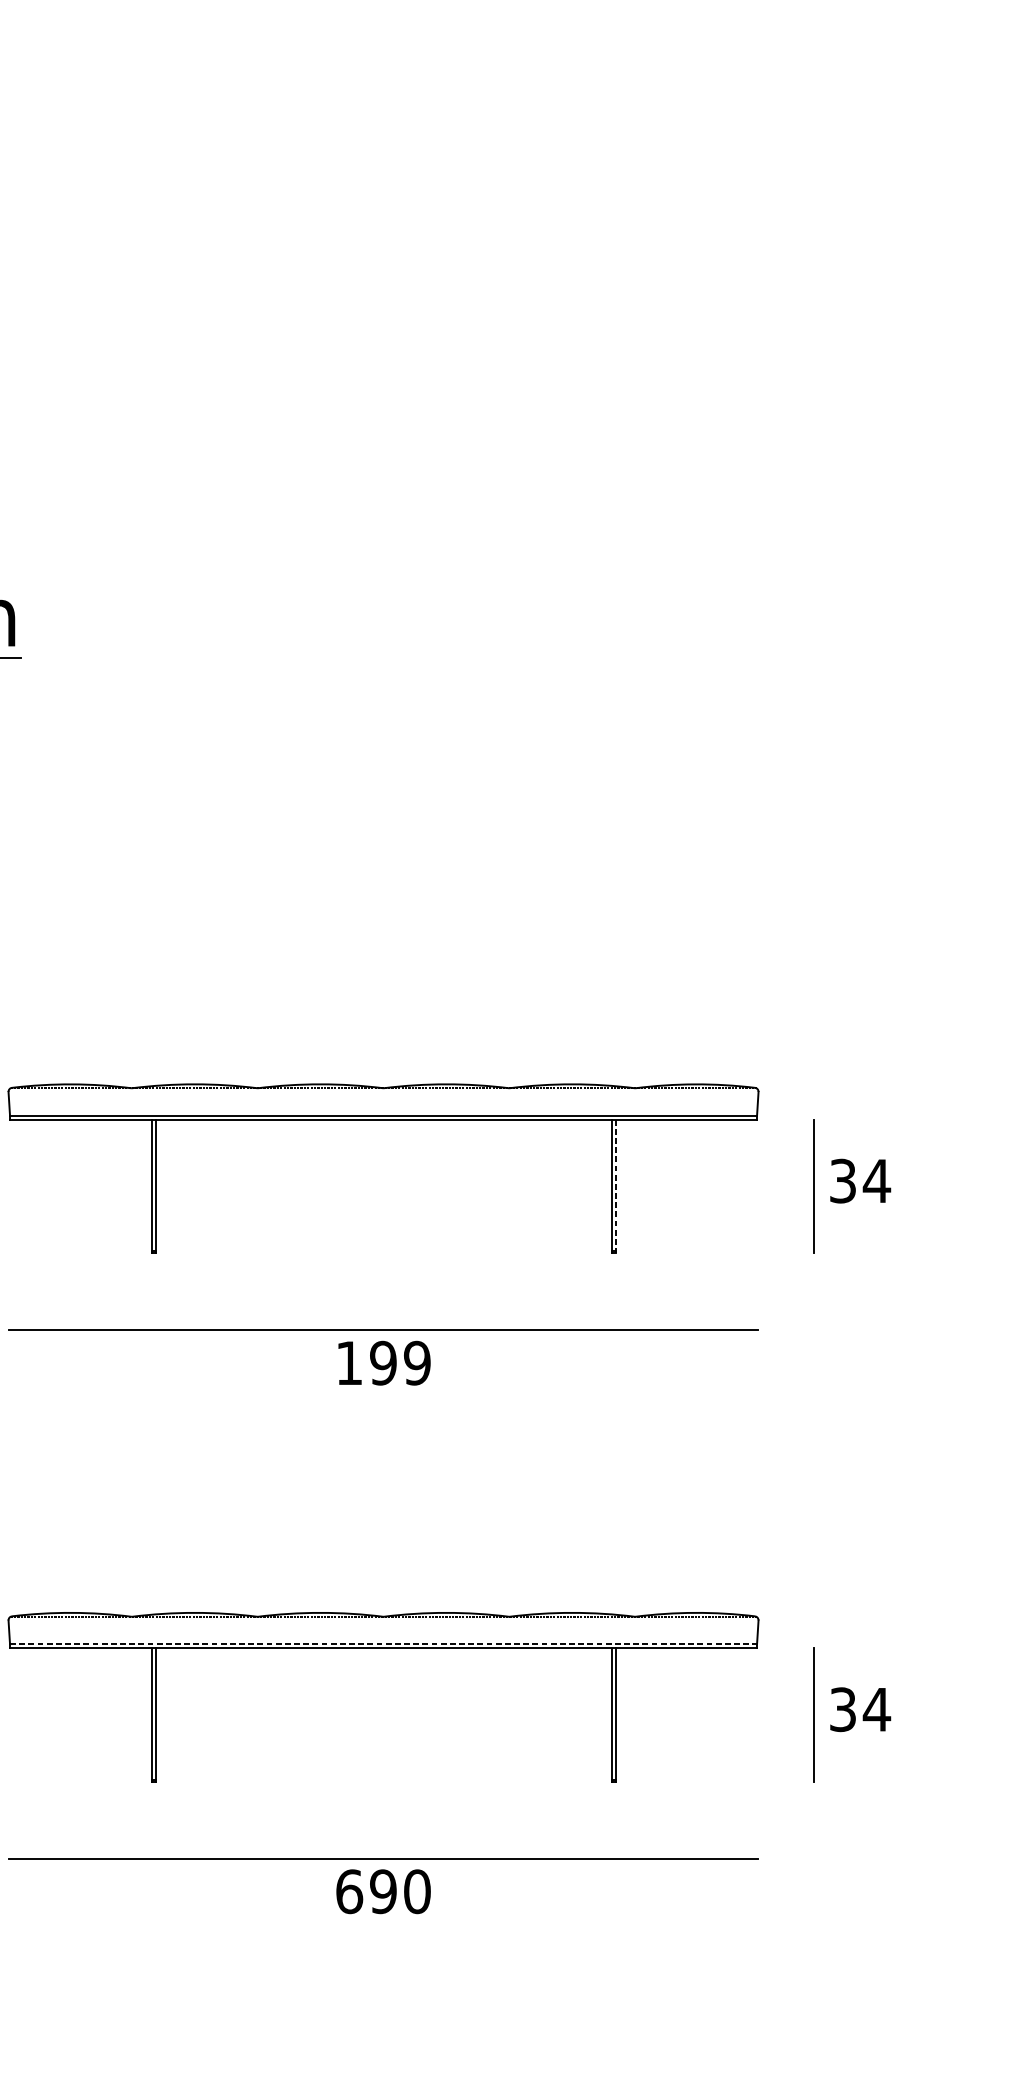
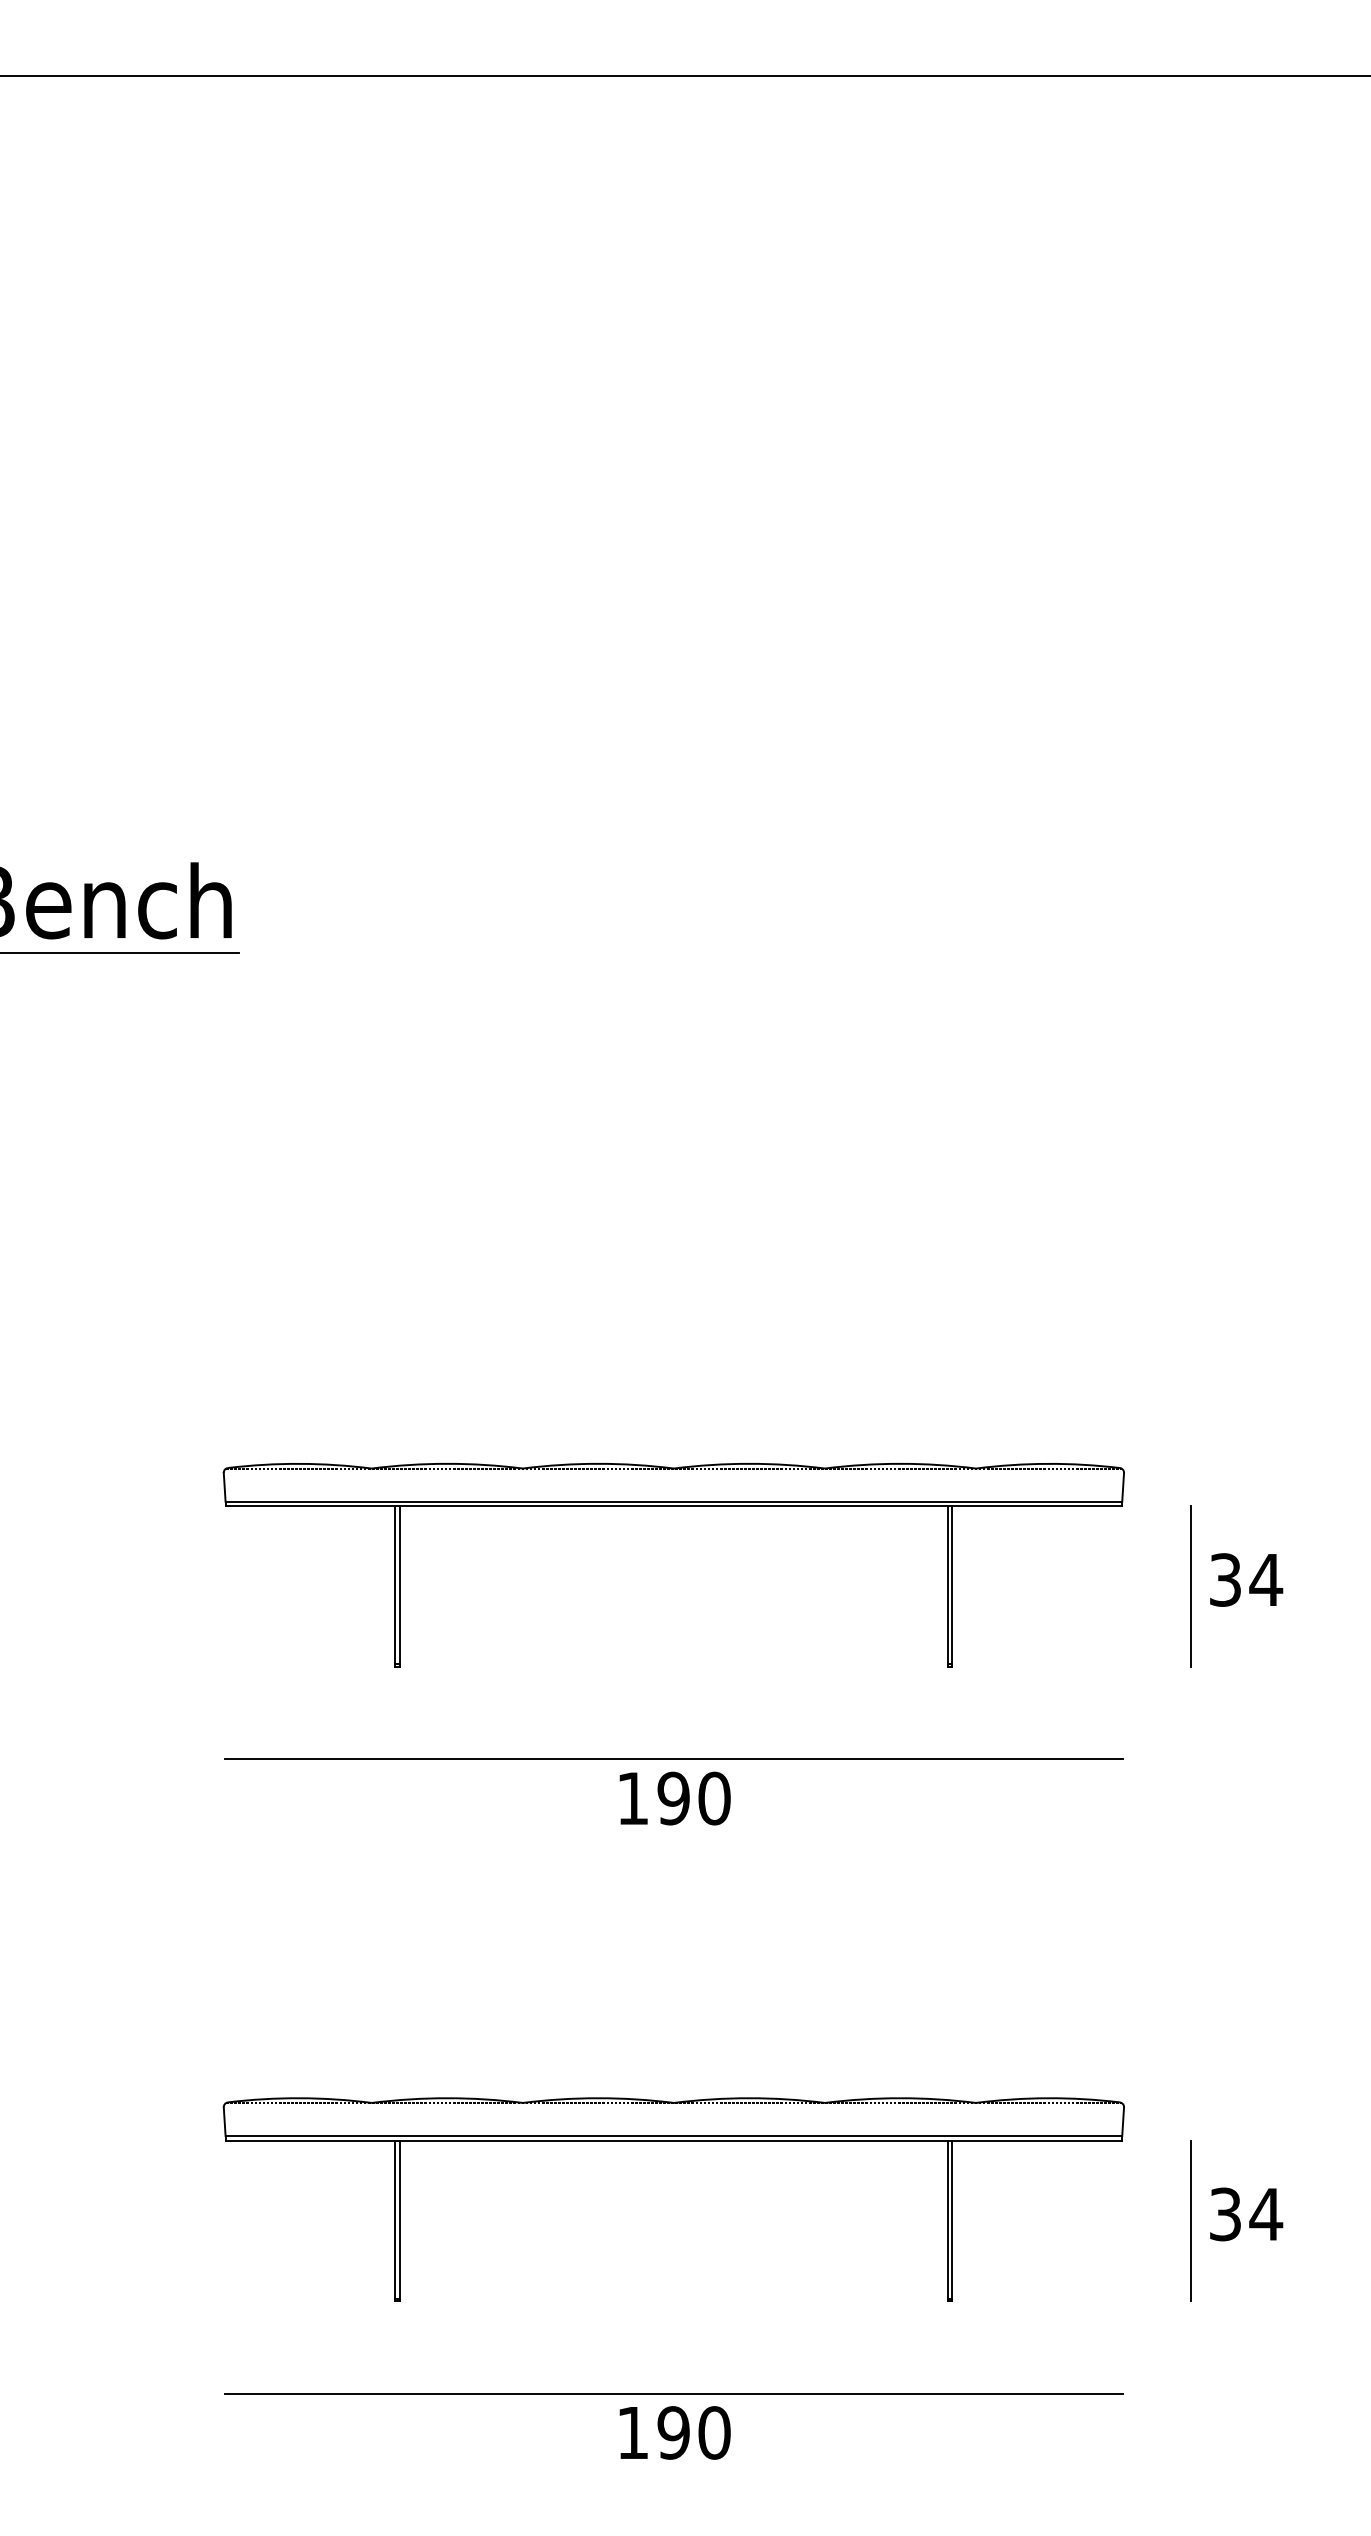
line: (615, 1187) -> (952, 1587), dashed -> solid
text: (417, 1363) -> (714, 1798), 199 -> 190
line: (384, 1643) -> (674, 2135), dashed -> solid
text: (349, 1891) -> (633, 2432), 690 -> 190

